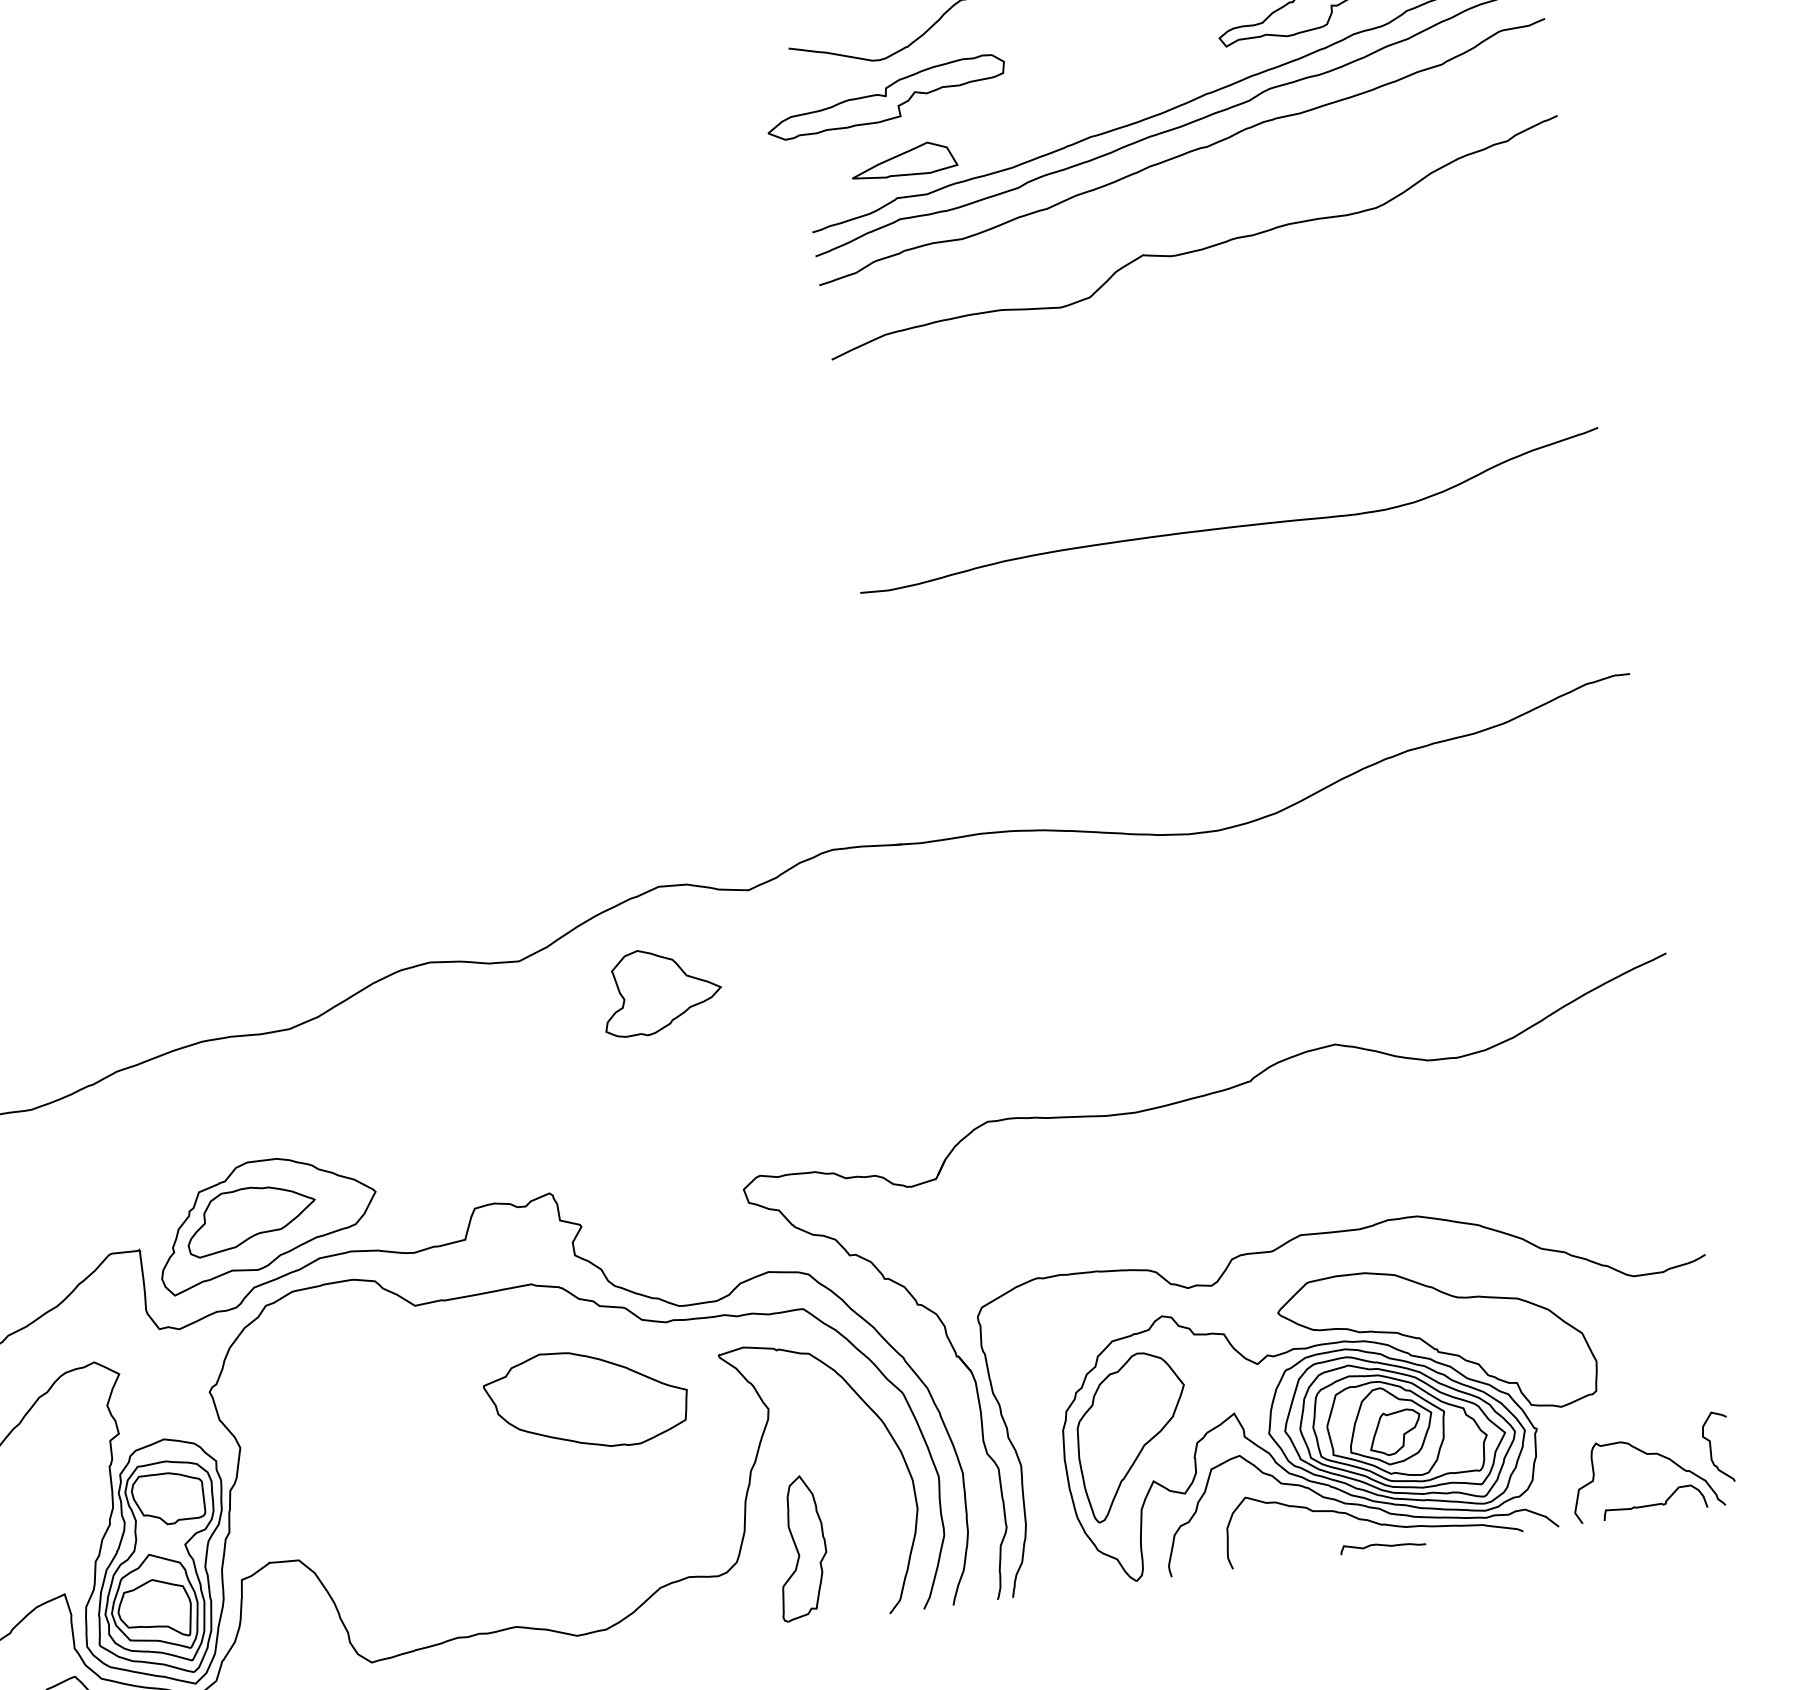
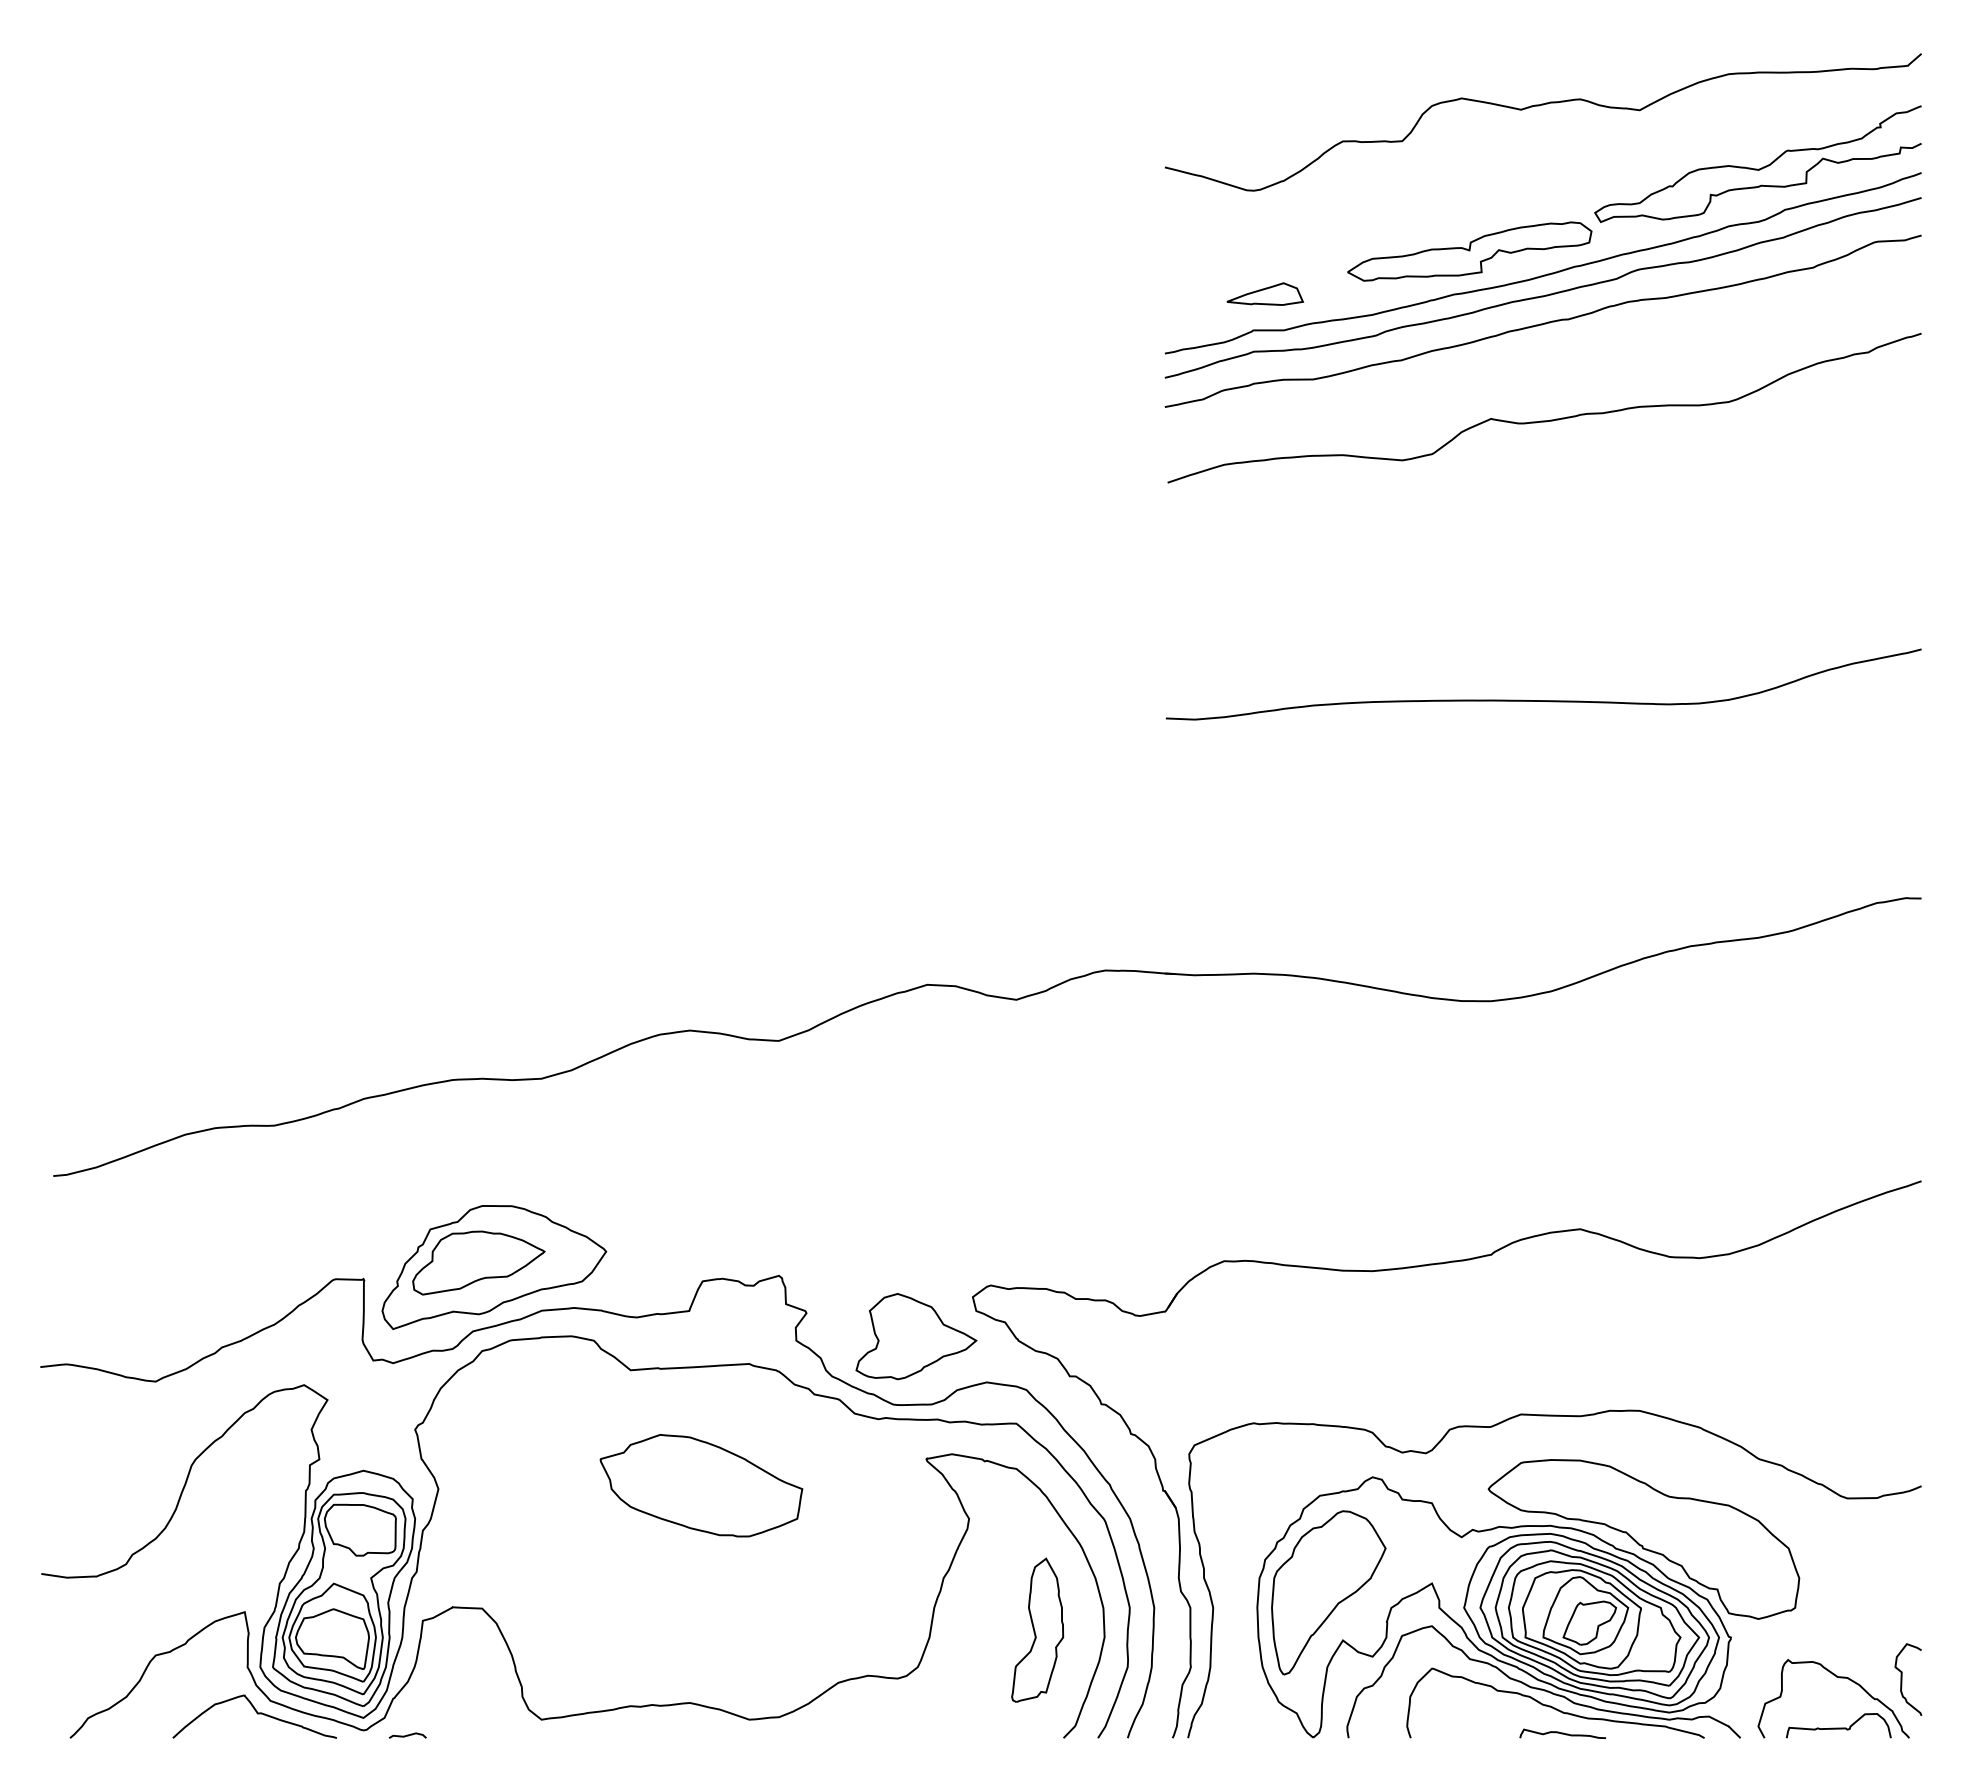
part: (885, 97) -> (1469, 251), moved
part: (904, 160) -> (1265, 293), size x0.71
part: (661, 990) -> (916, 1336), moved
part: (586, 1399) -> (701, 1485), moved
part: (799, 1547) -> (1037, 1629), moved

